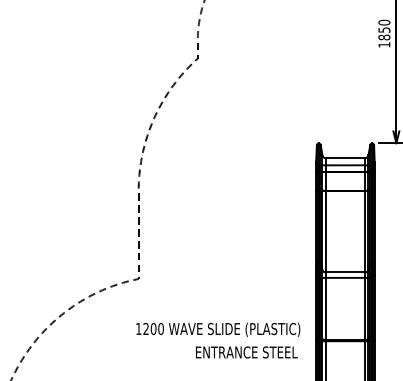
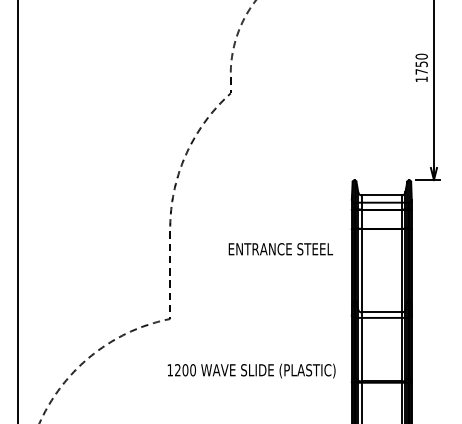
text: (384, 37) -> (421, 71), 1850 -> 1750
text: (246, 352) -> (280, 249), moved

